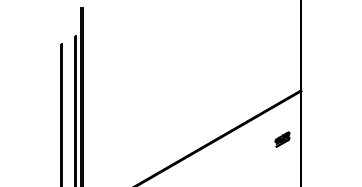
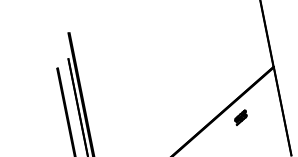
part: (282, 139) -> (240, 117), moved

